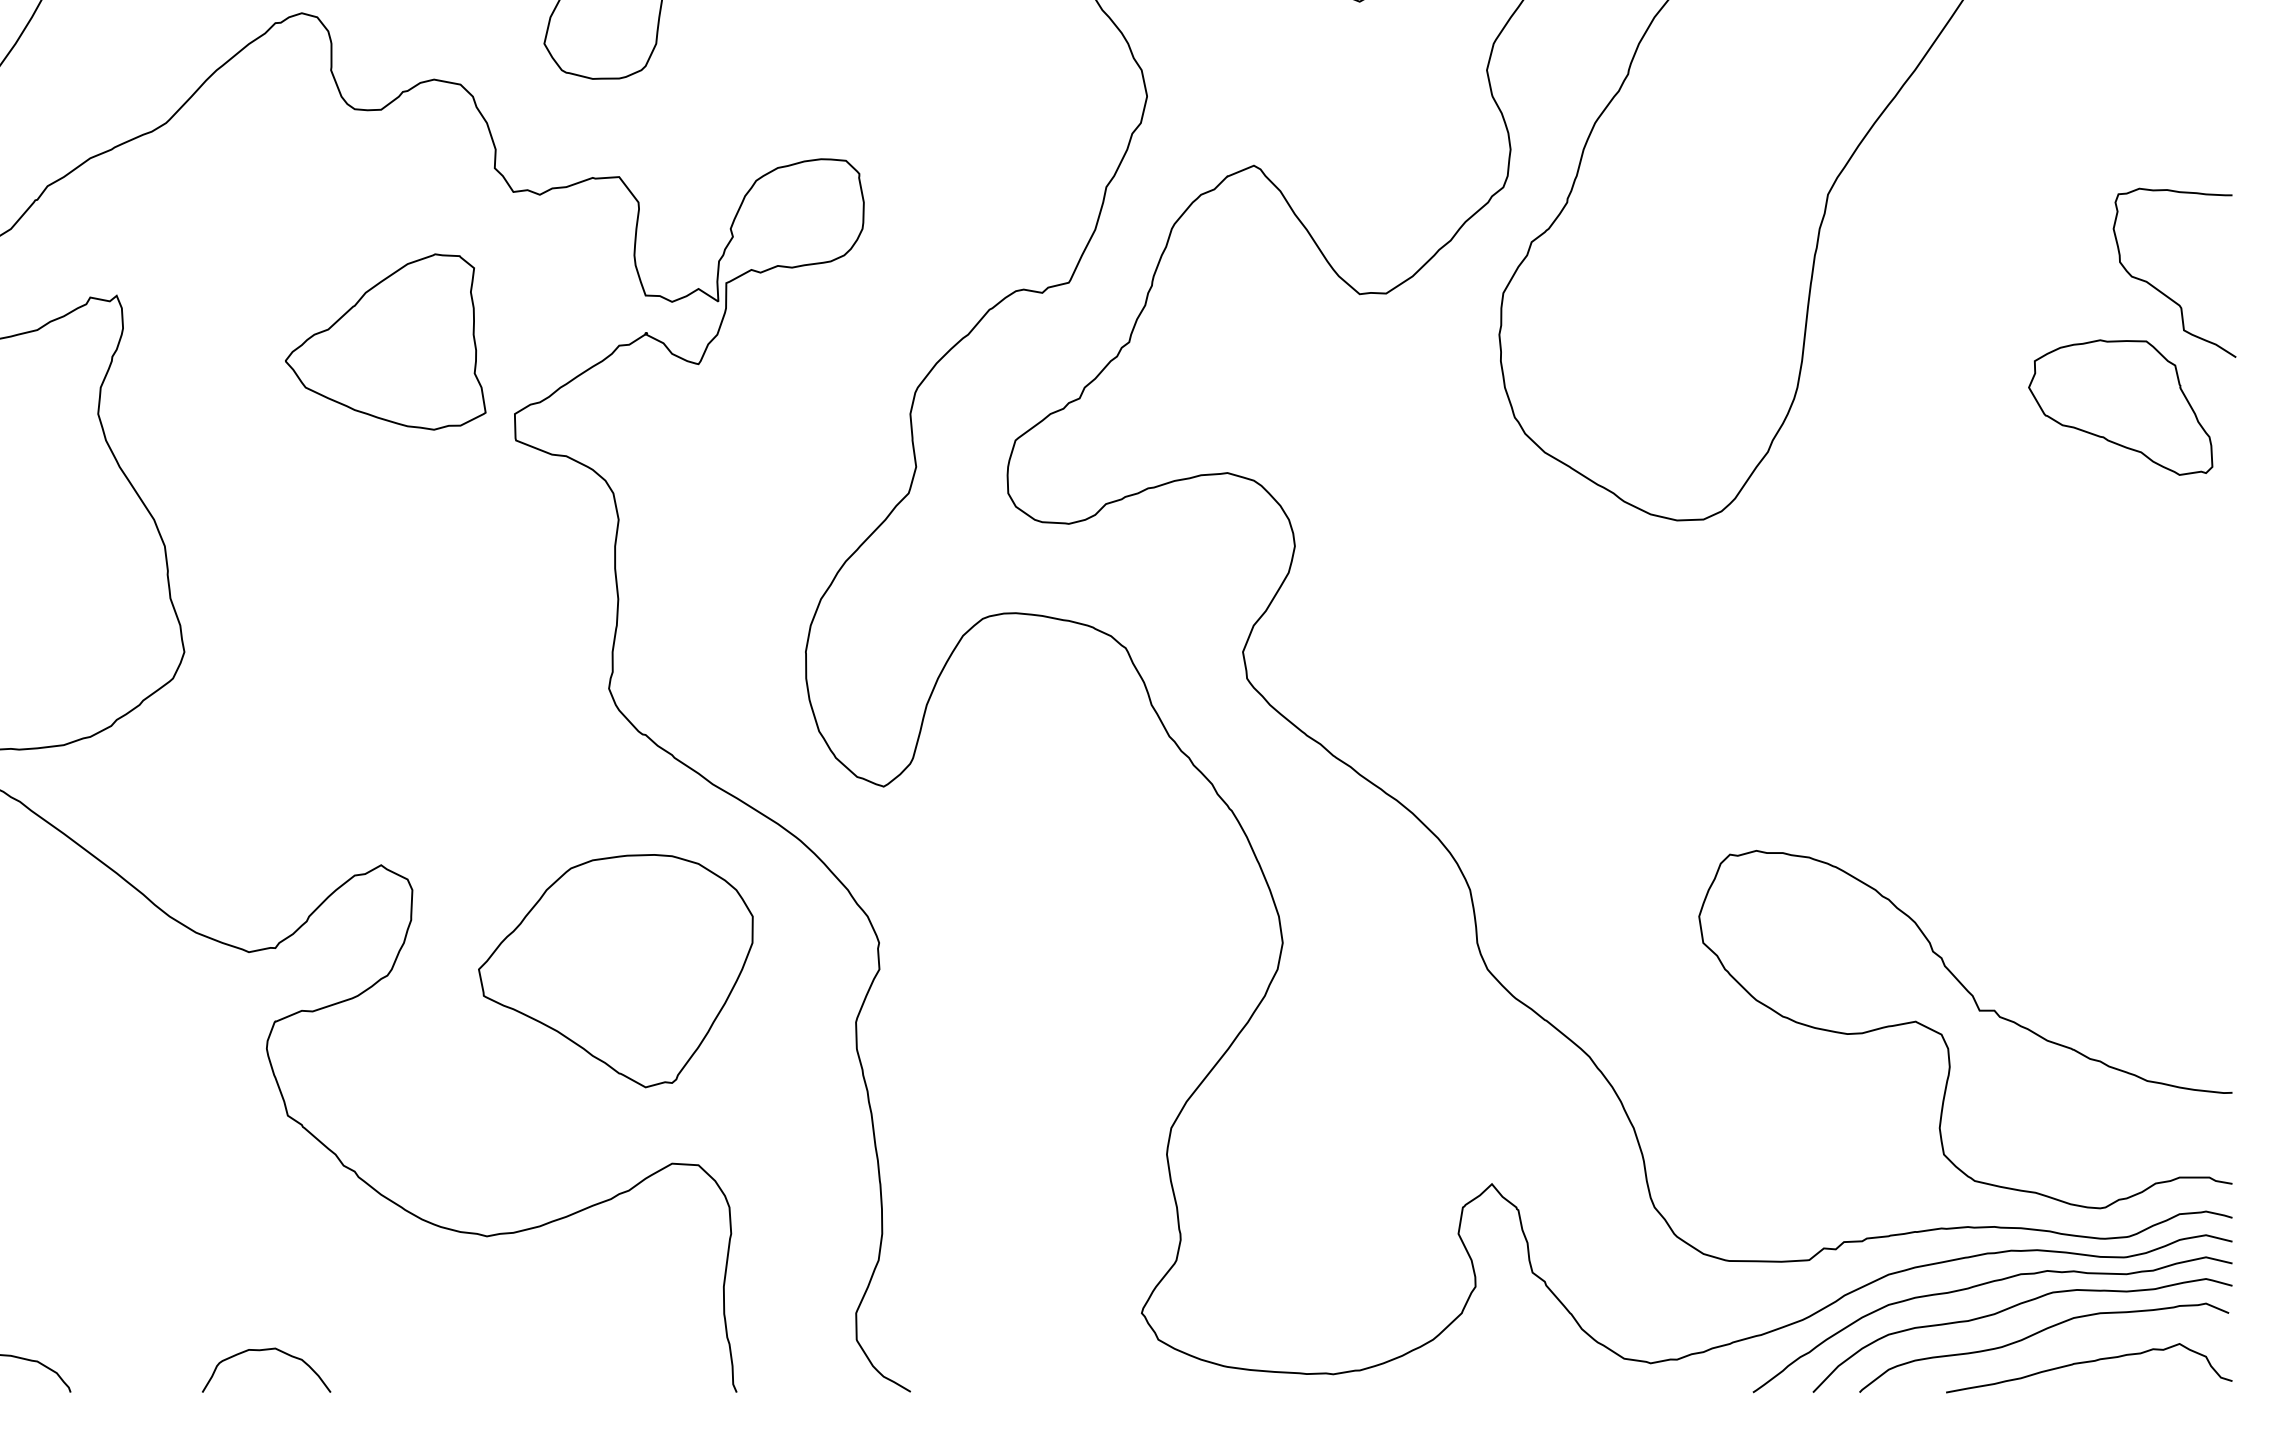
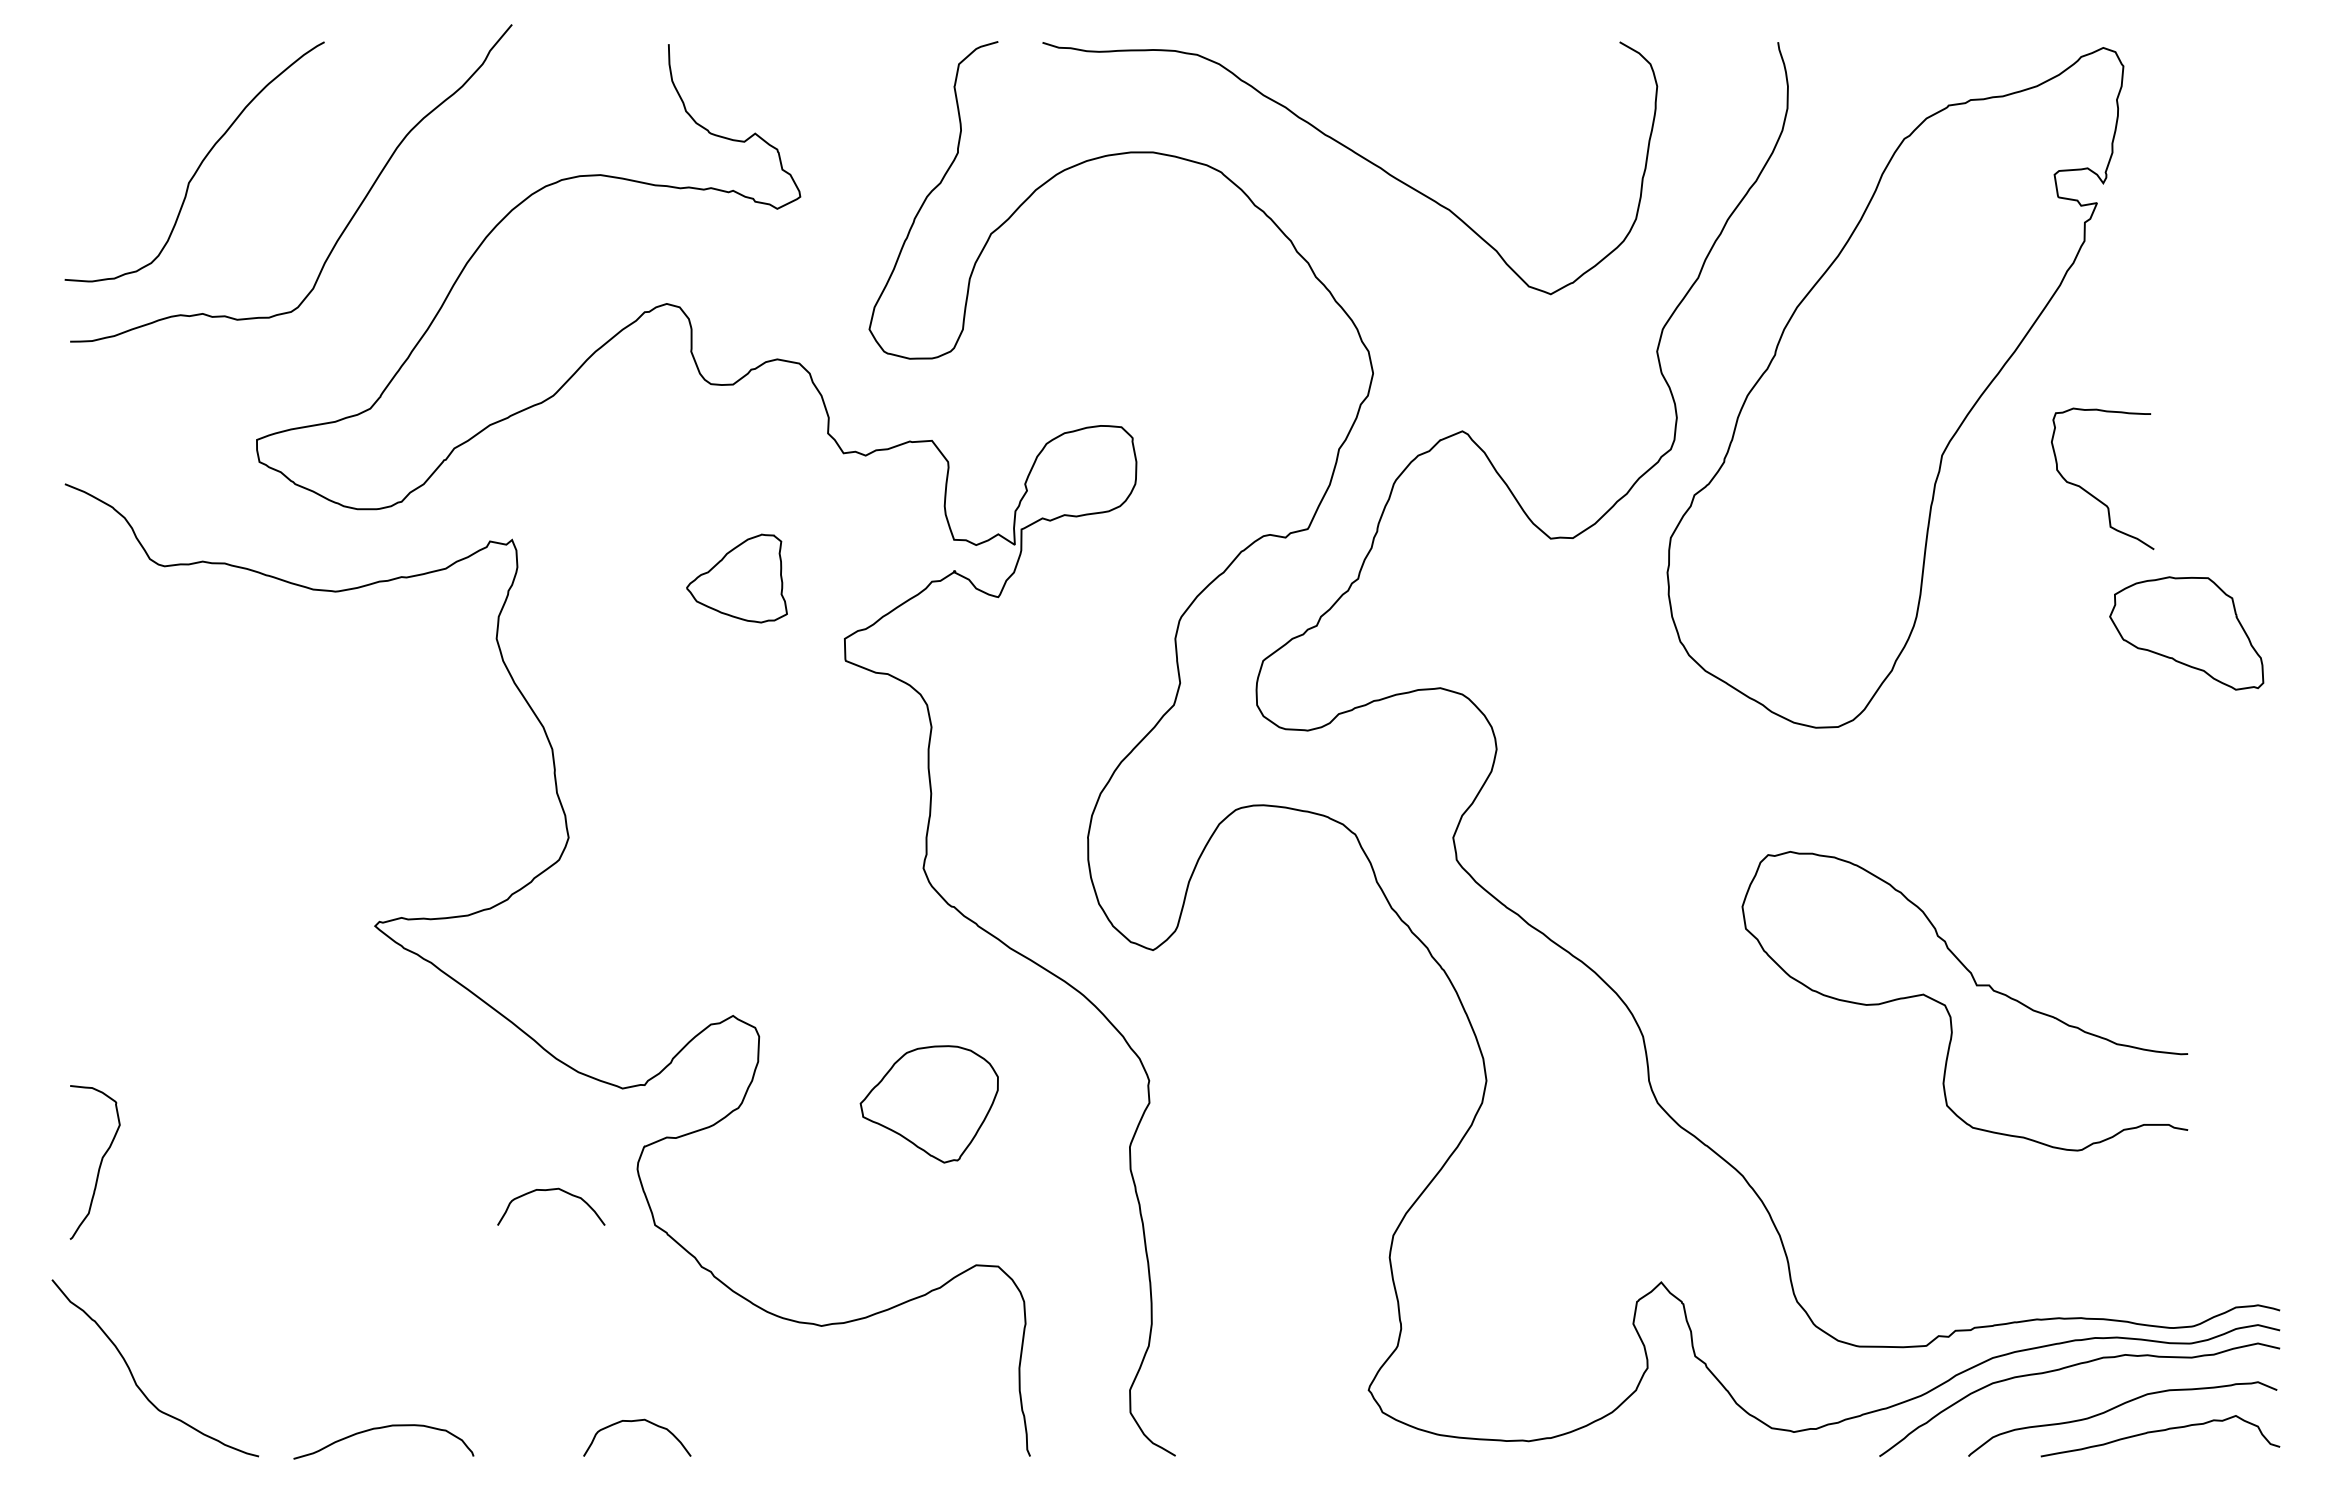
curve: (2161, 290) -> (2091, 493), moved
part: (385, 341) -> (736, 578), size x0.6
part: (616, 971) -> (929, 1104), size x0.6
curve: (1945, 1040) -> (1948, 1010), moved
curve: (163, 1074) -> (551, 1190), added
curve: (2011, 1308) -> (2095, 1386), removed

